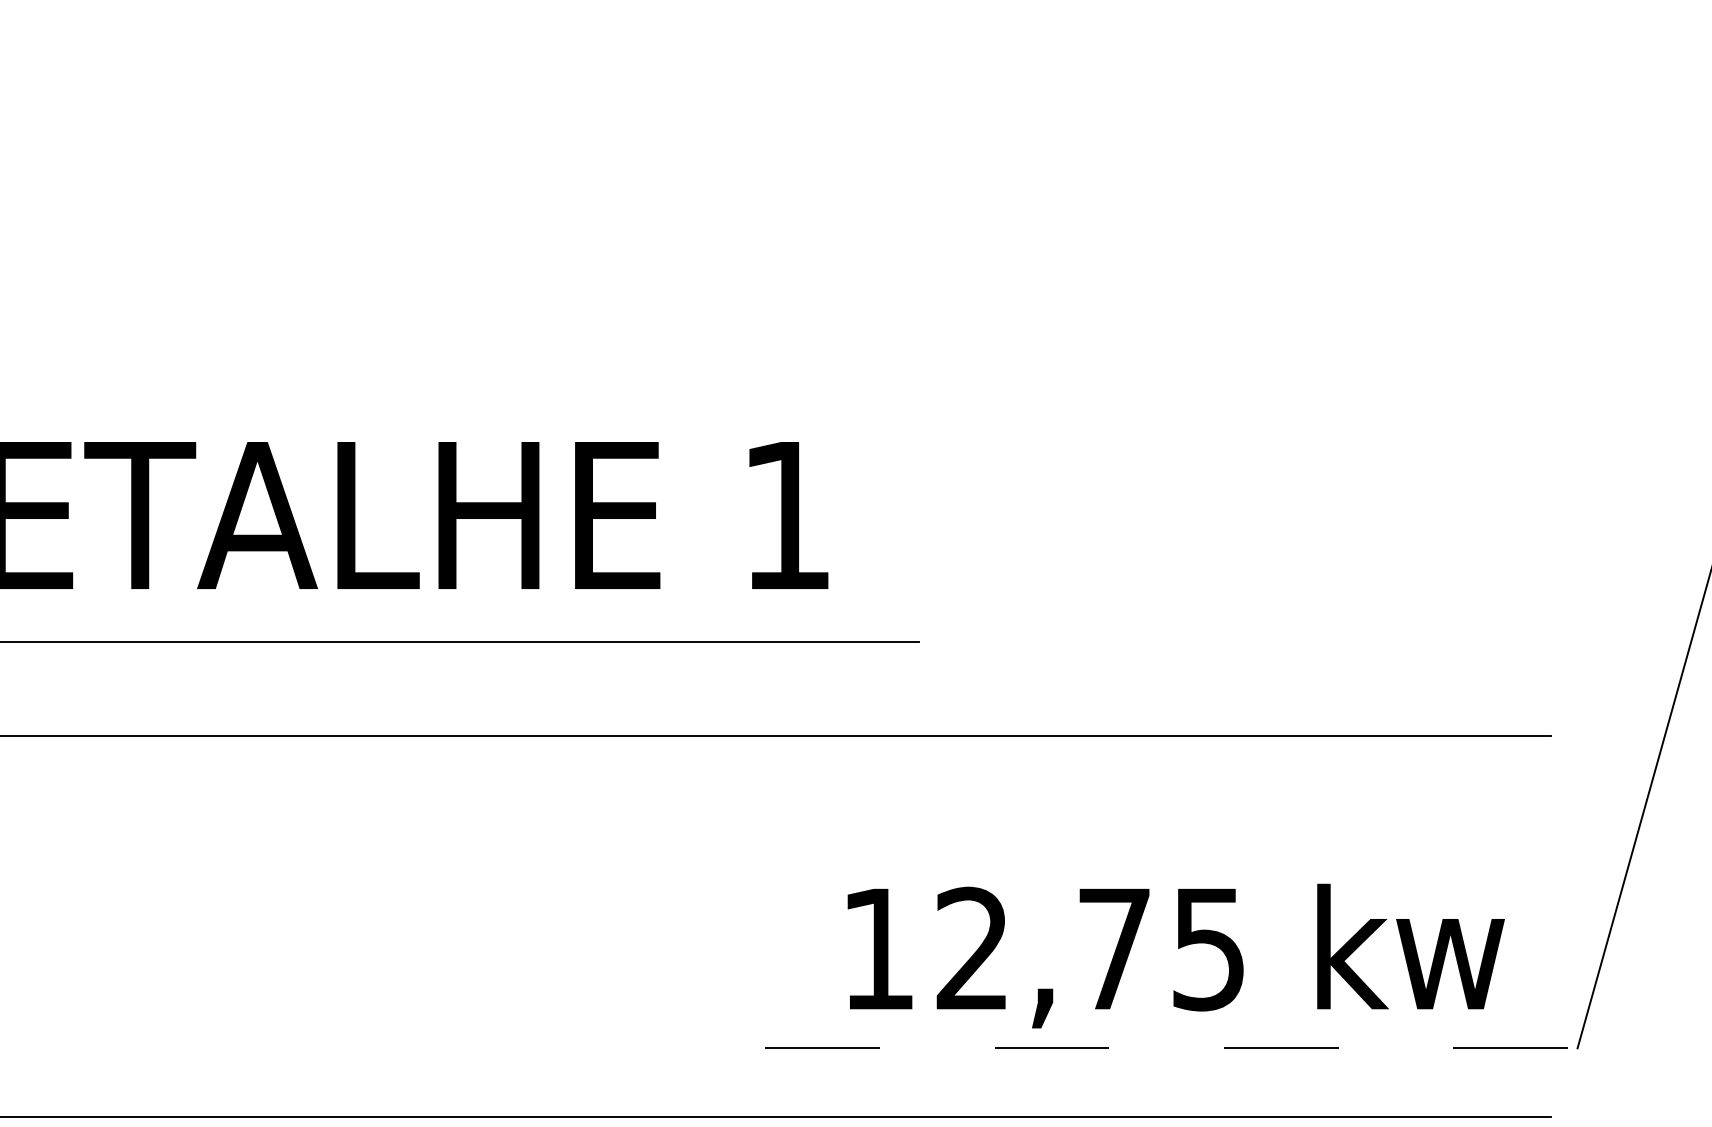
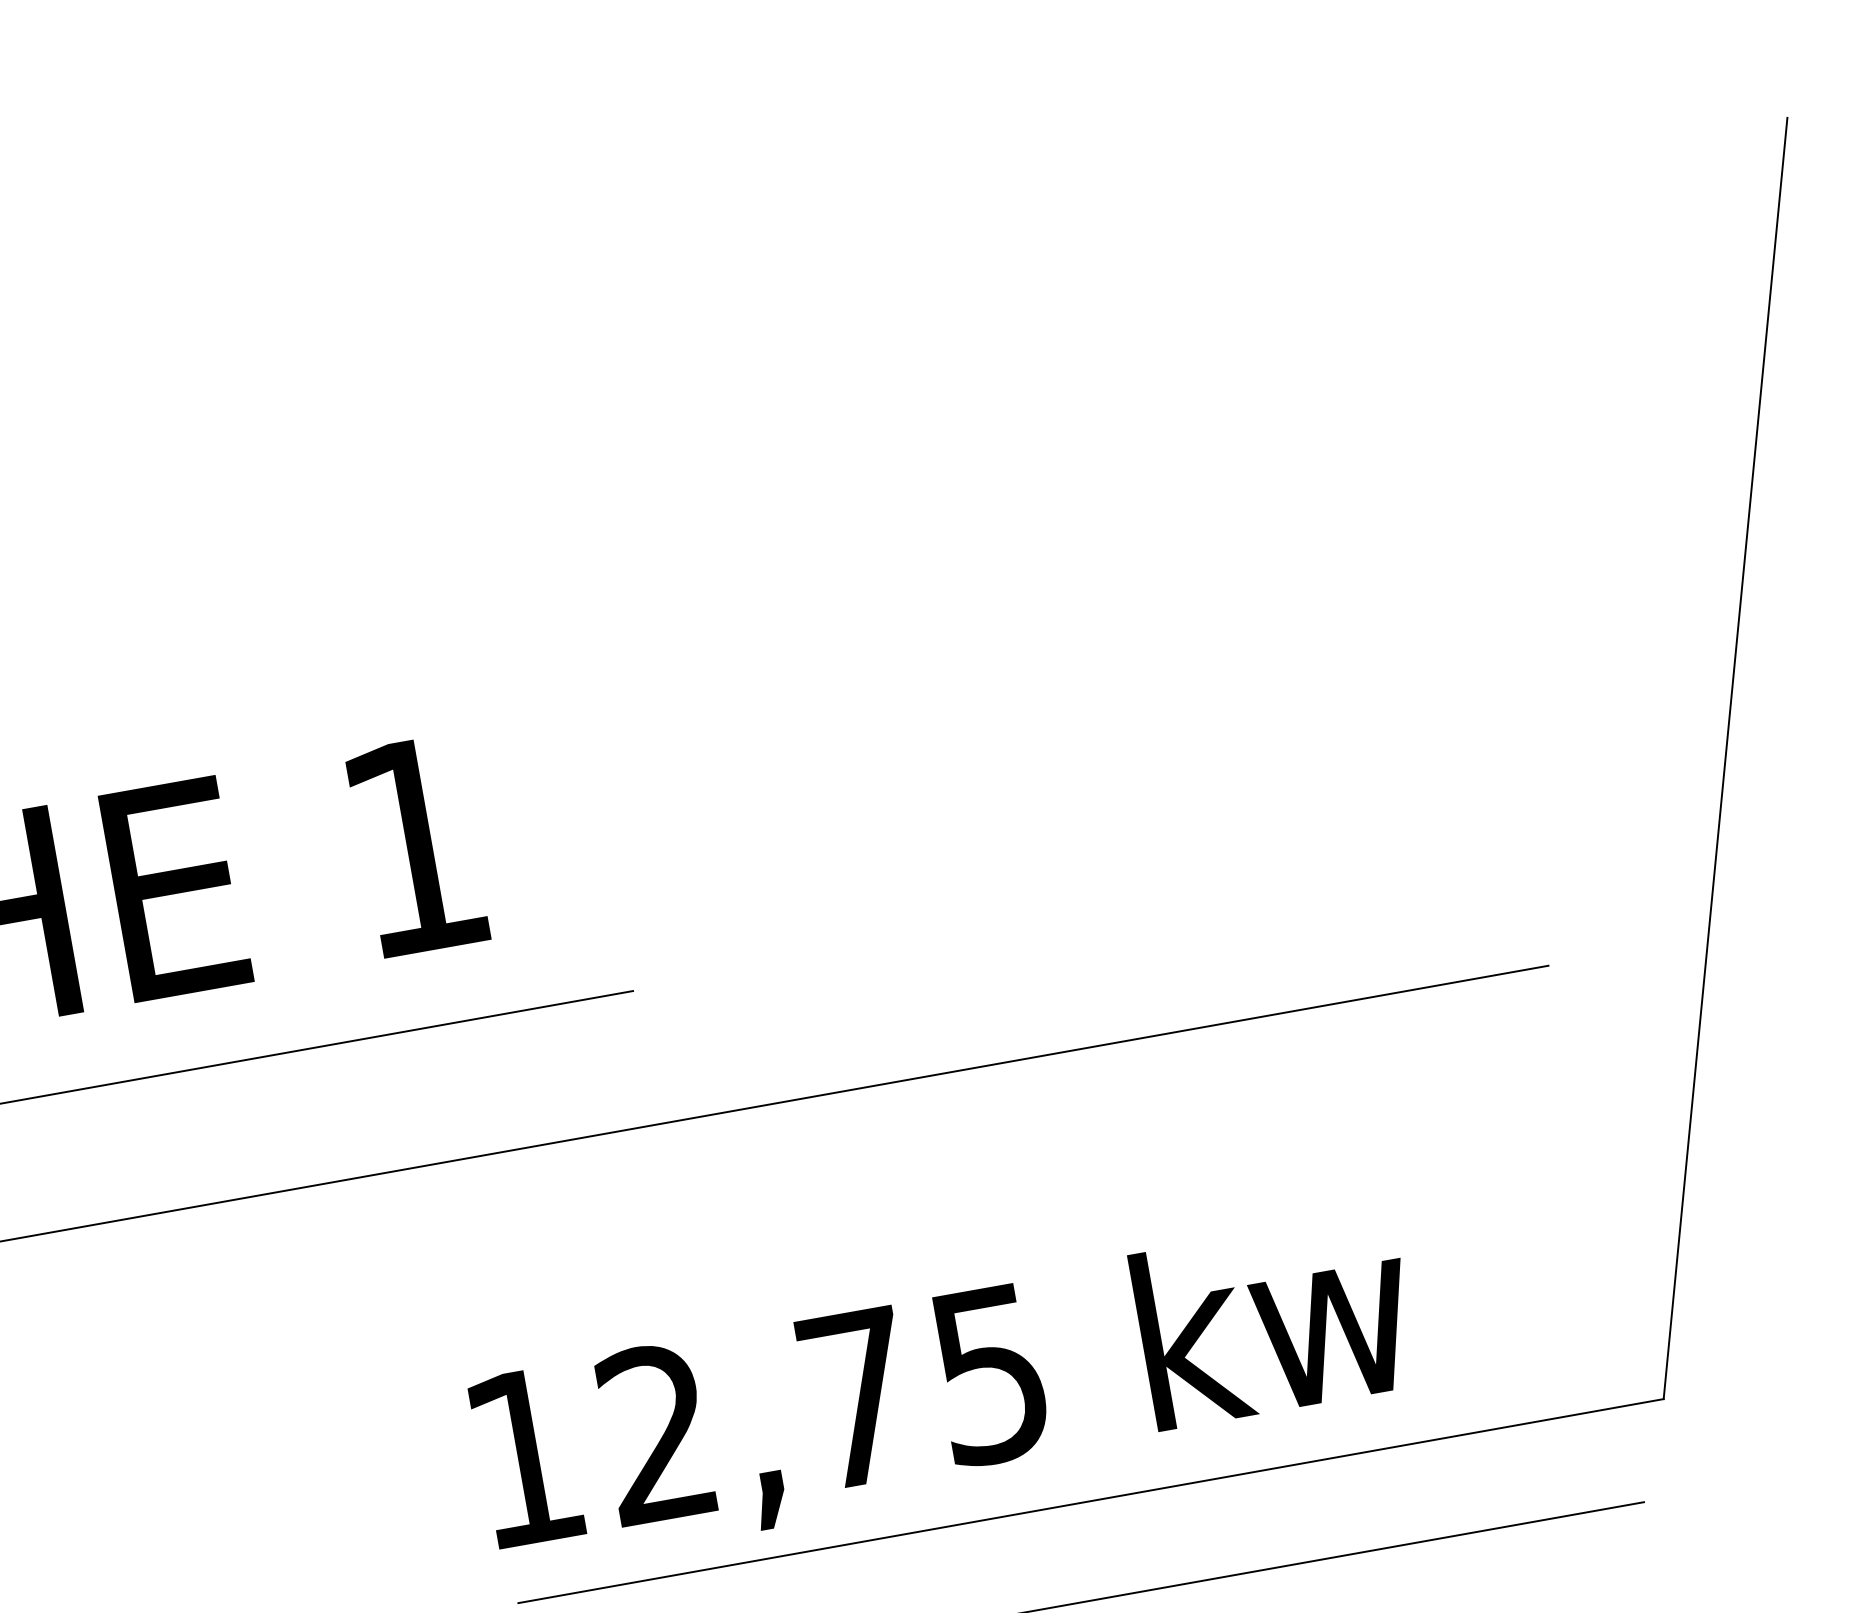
text: (1175, 955) -> (945, 1392), moved
line: (1172, 1048) -> (1092, 1501), dashed -> solid

